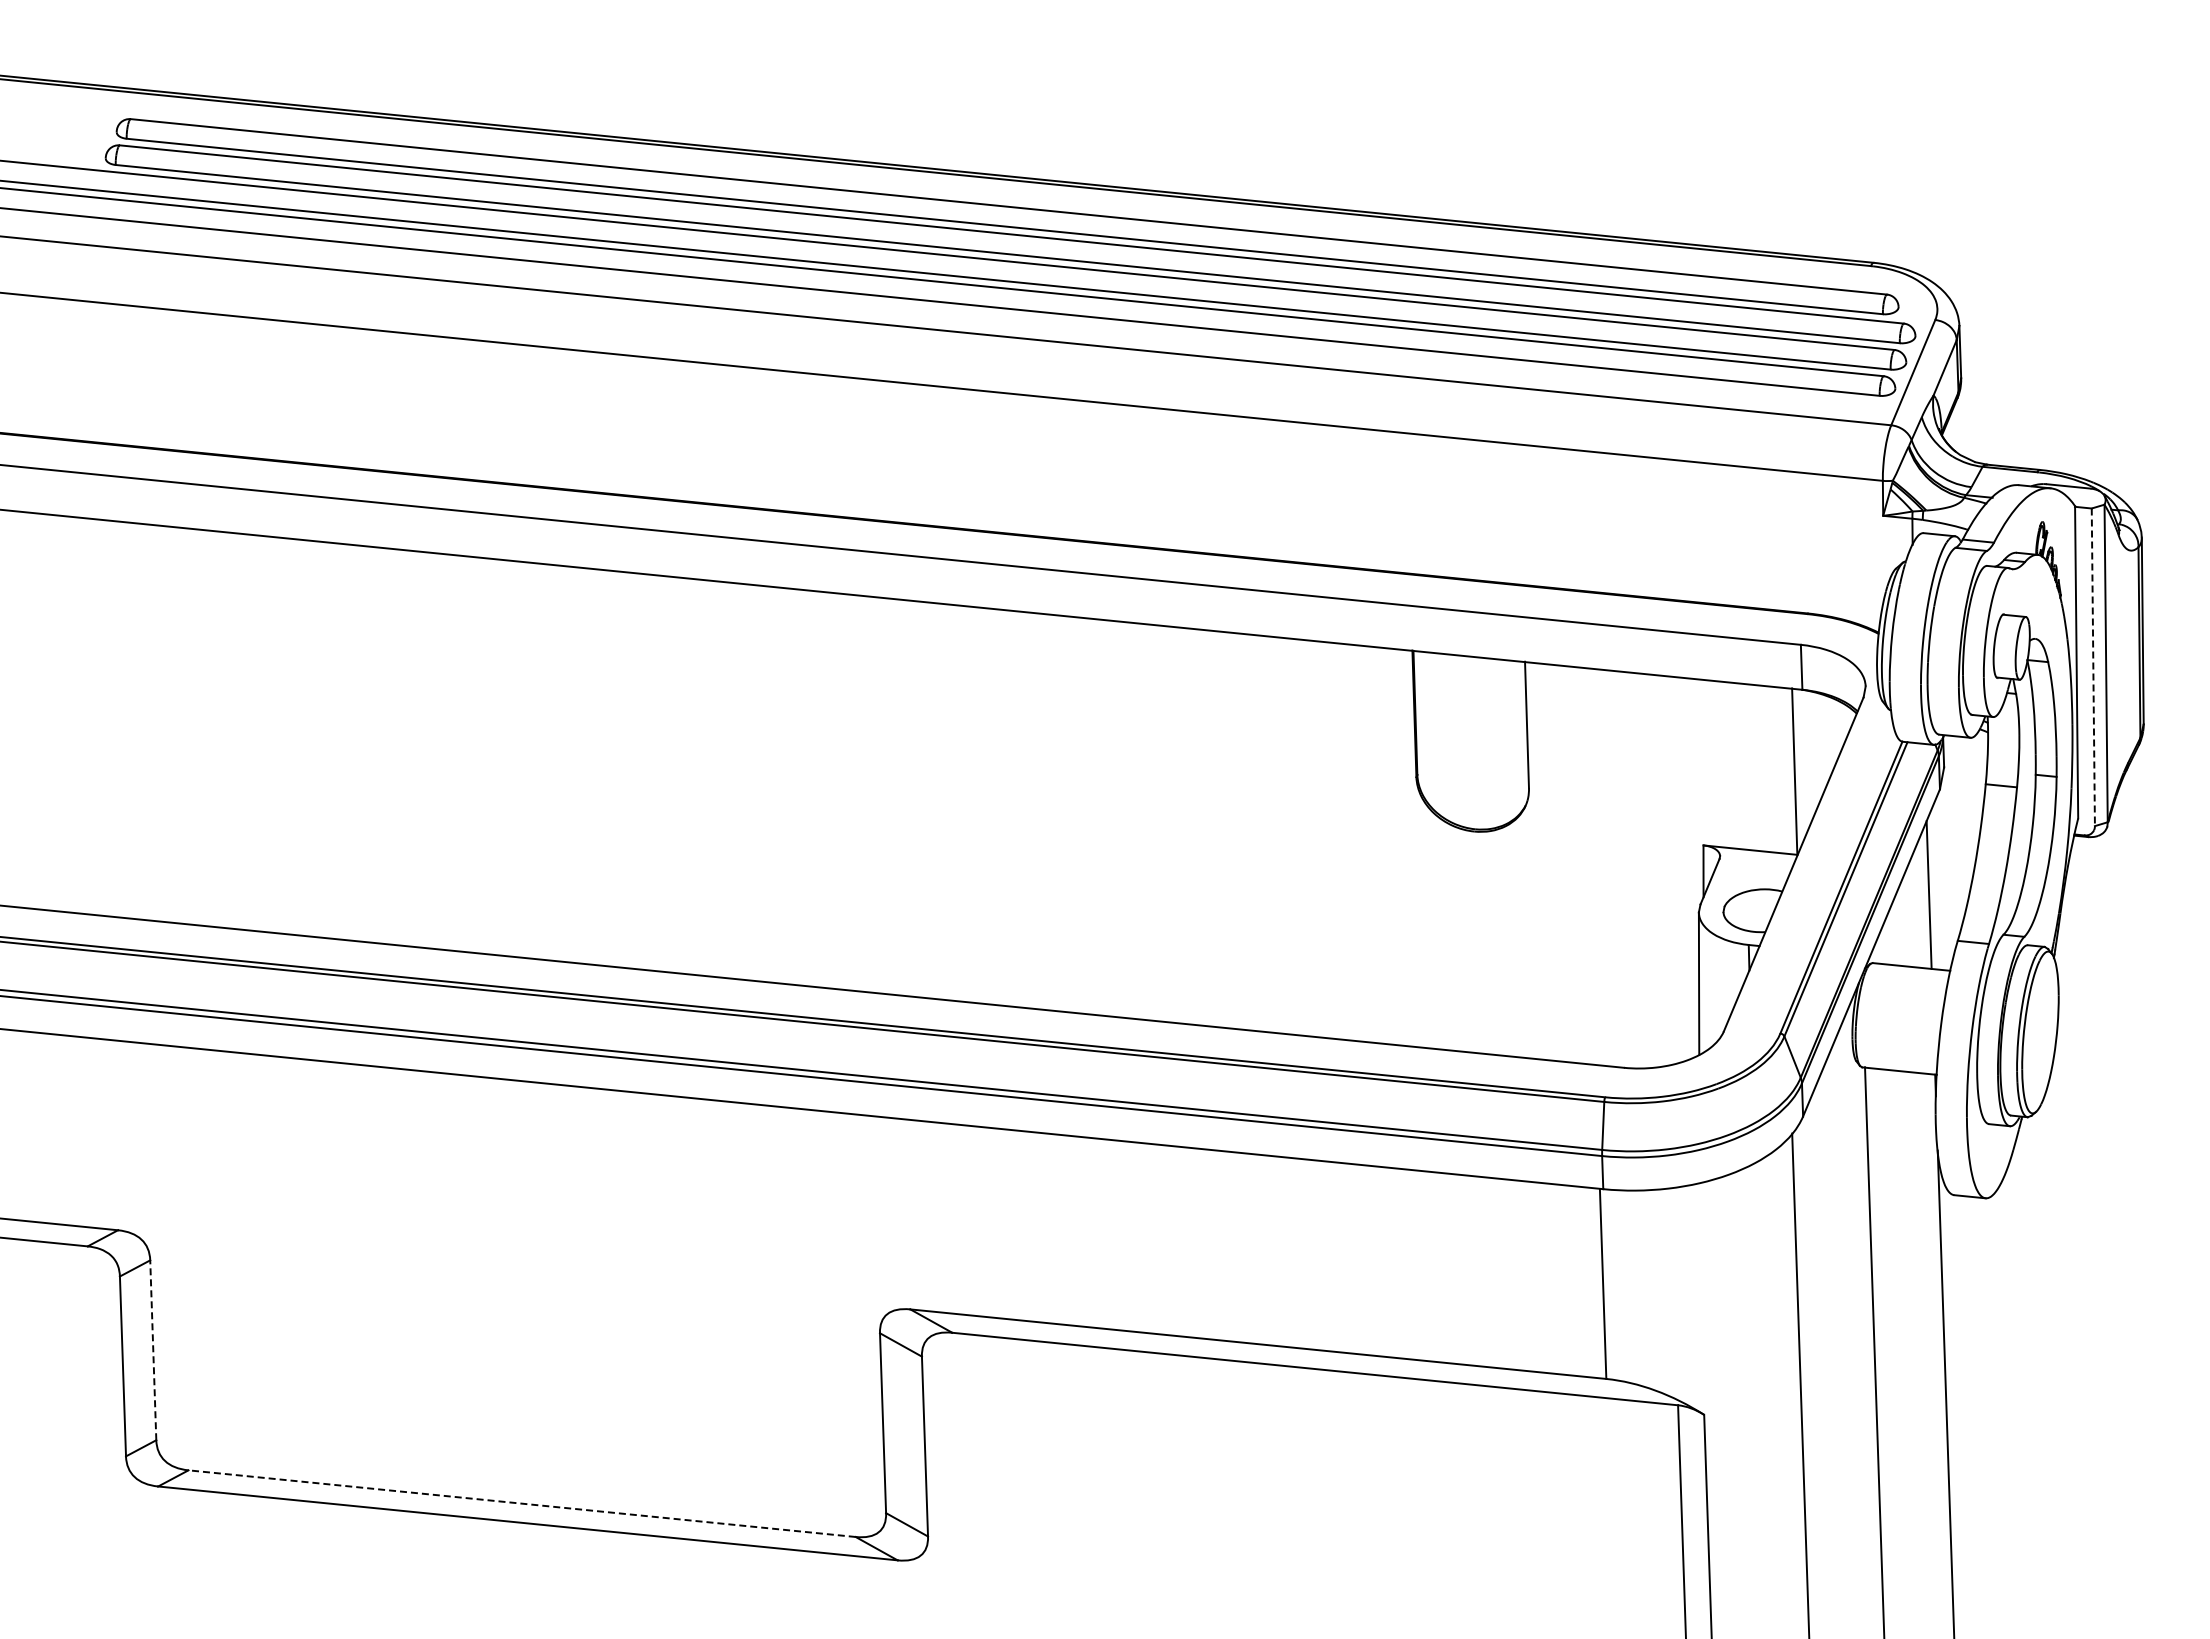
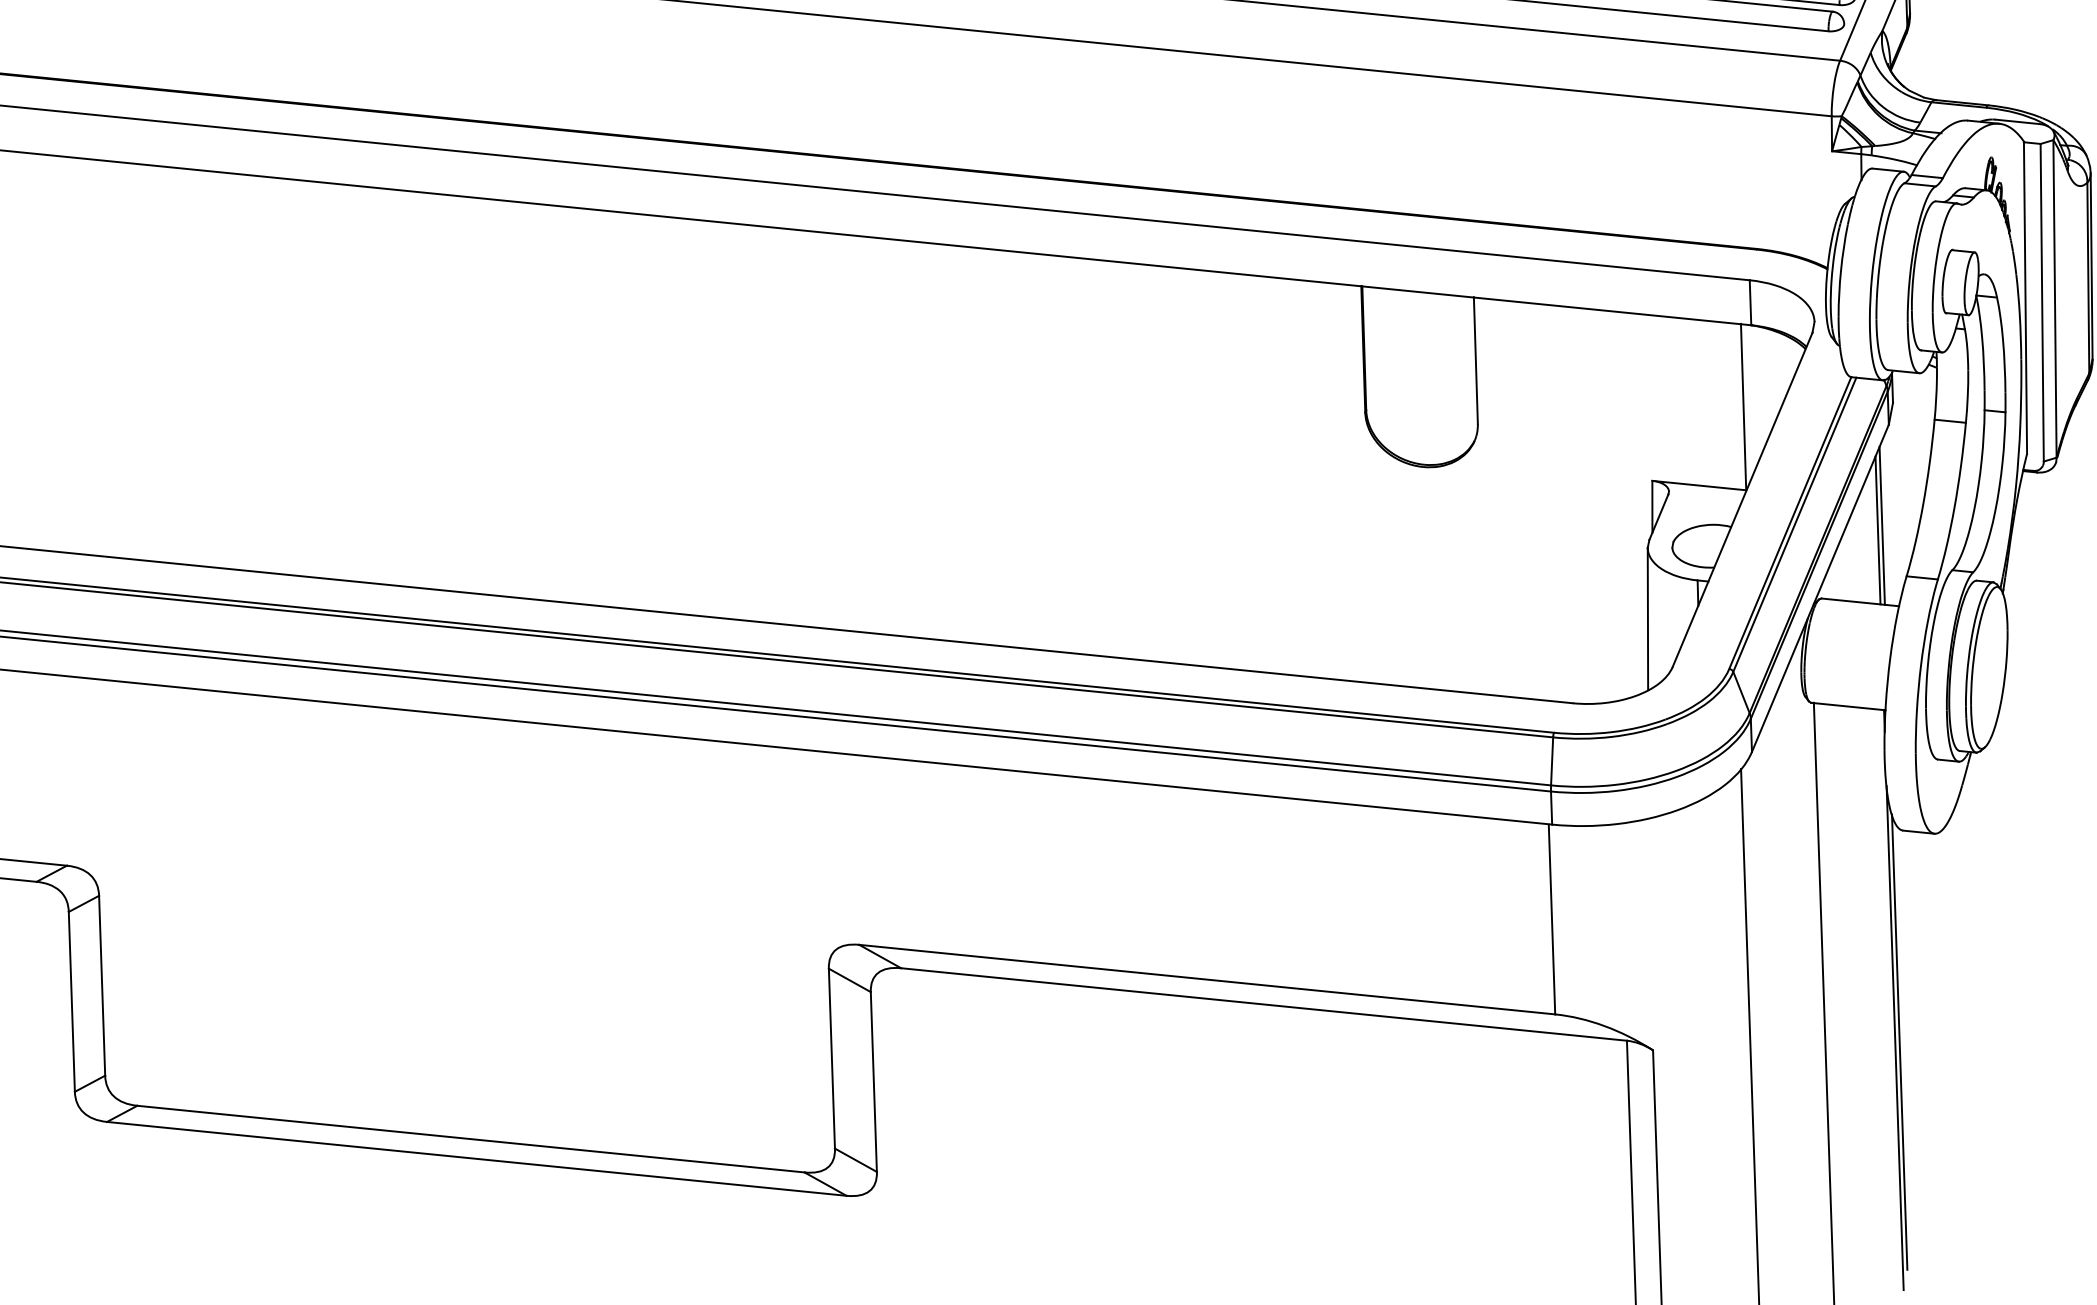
line: (2093, 667) -> (2042, 302), dashed -> solid
line: (1933, 890) -> (1882, 525), added
line: (153, 1350) -> (102, 985), dashed -> solid
line: (1950, 1406) -> (1899, 1041), added
line: (521, 1503) -> (470, 1138), dashed -> solid

